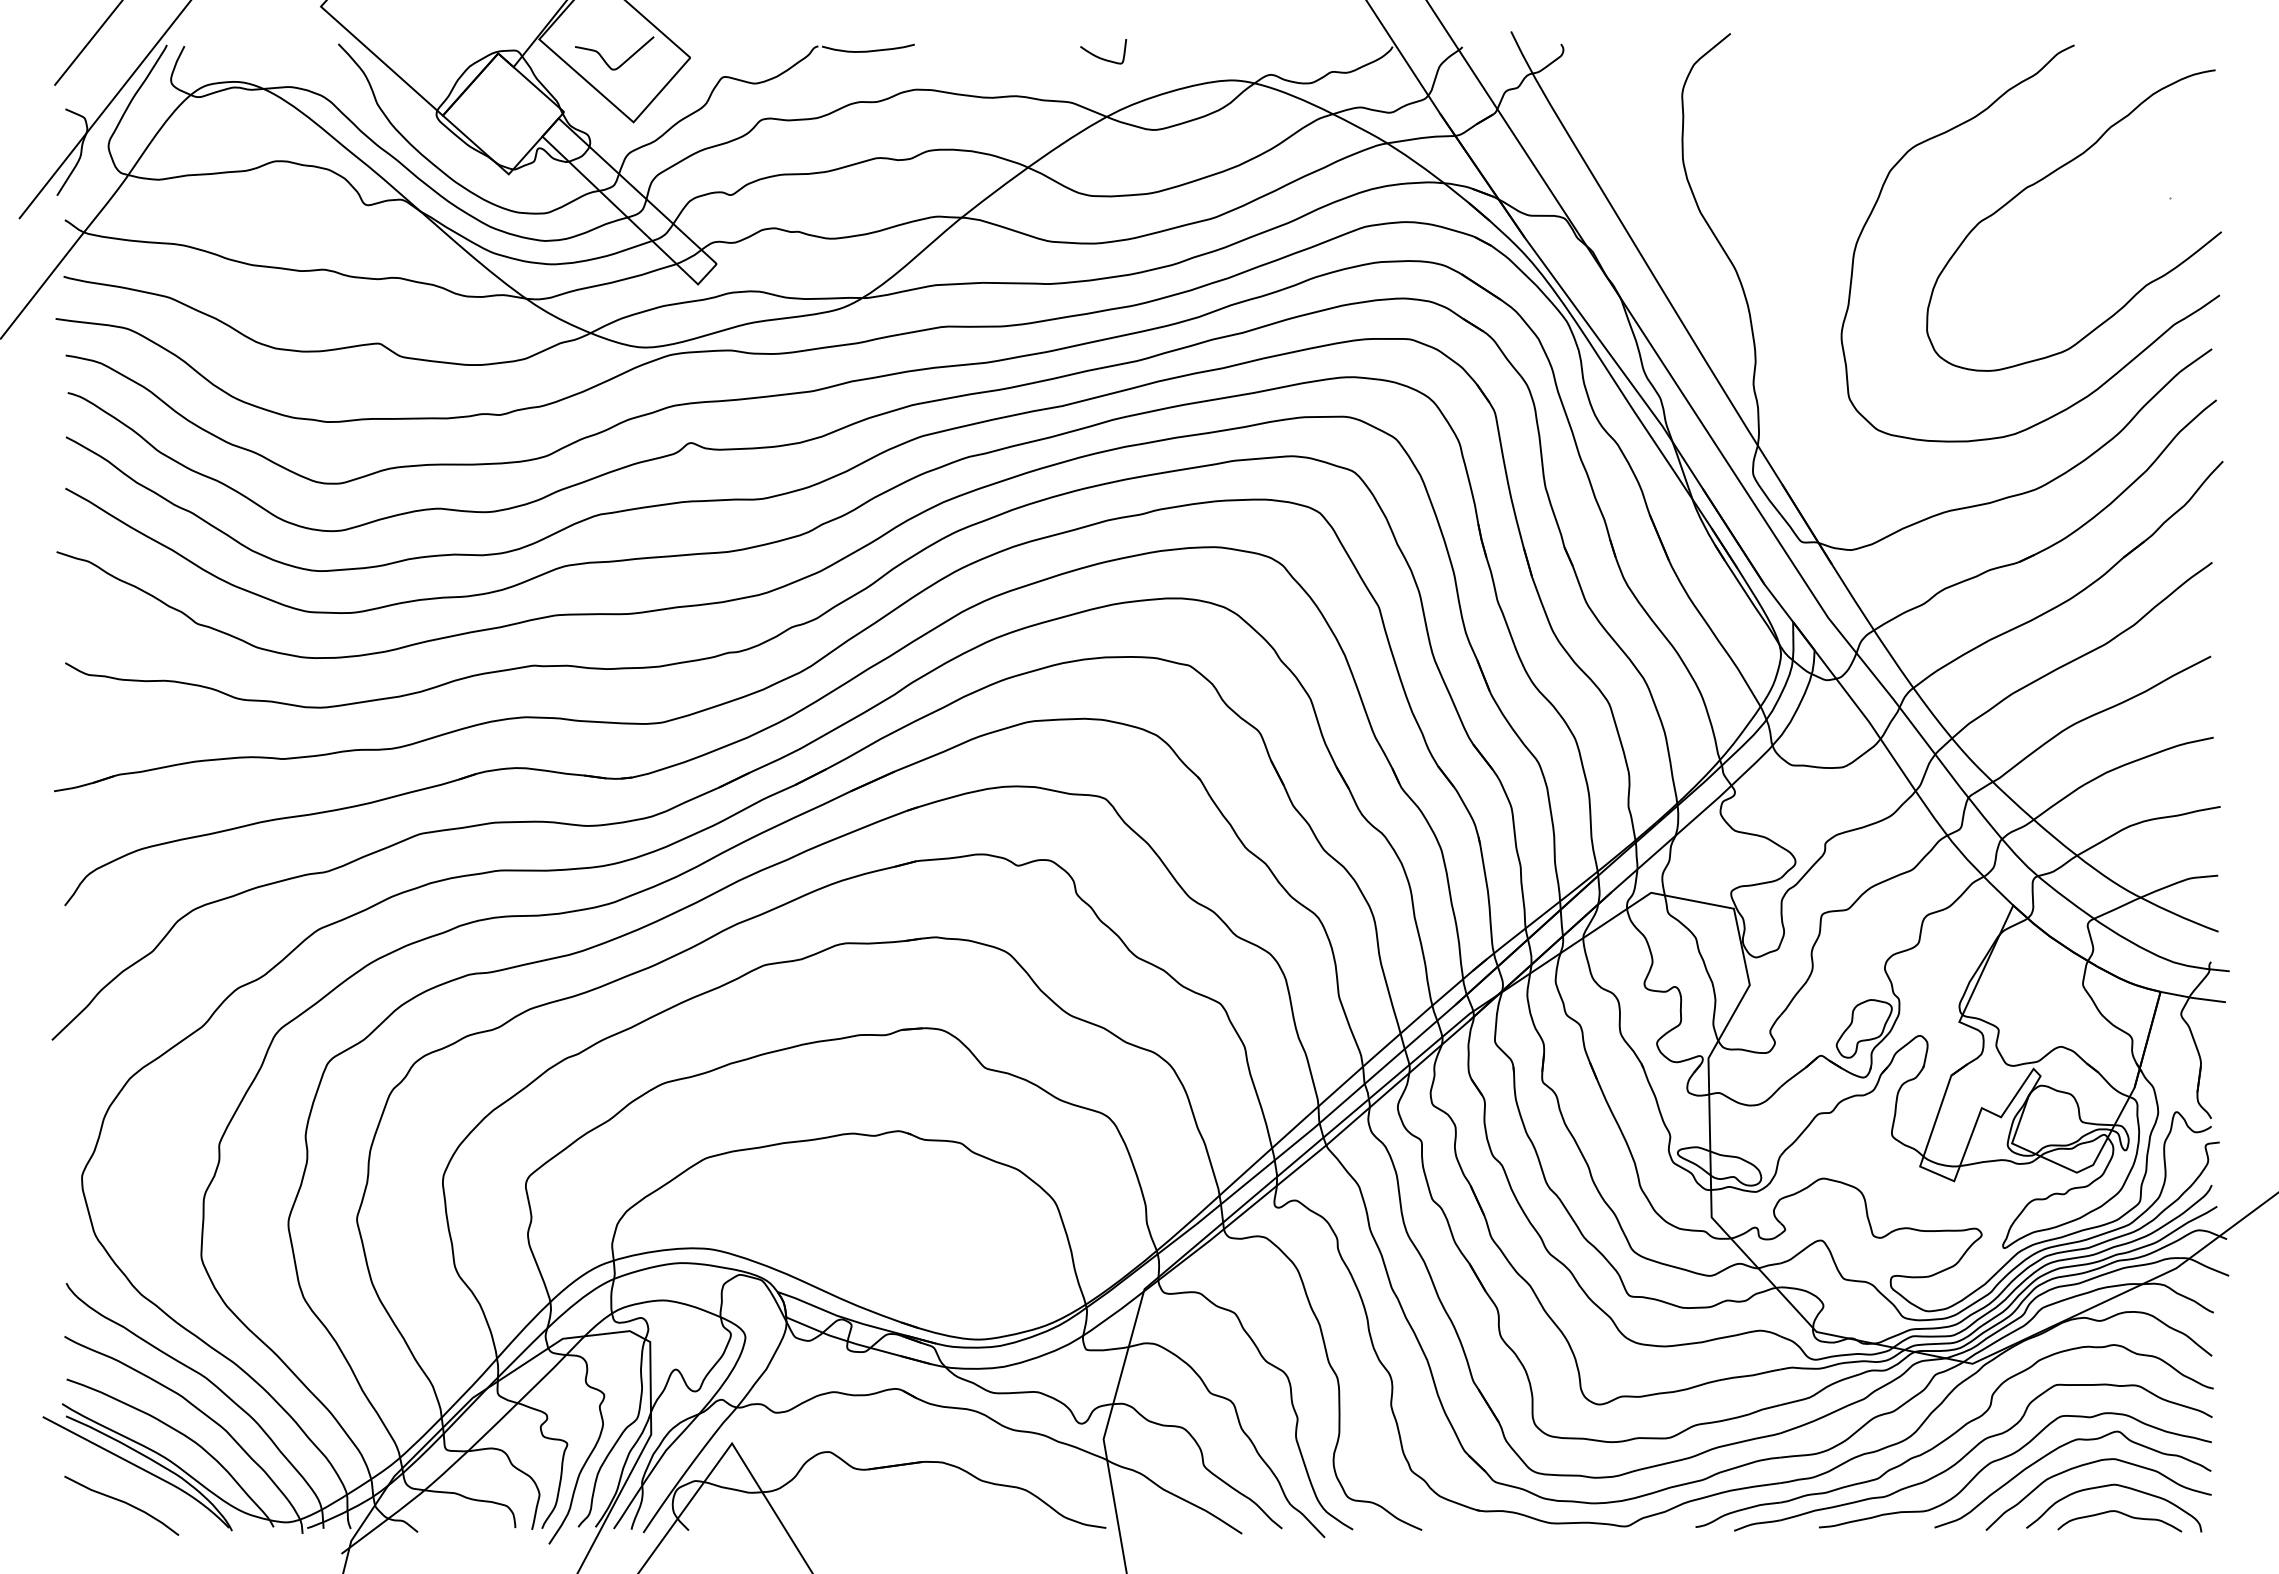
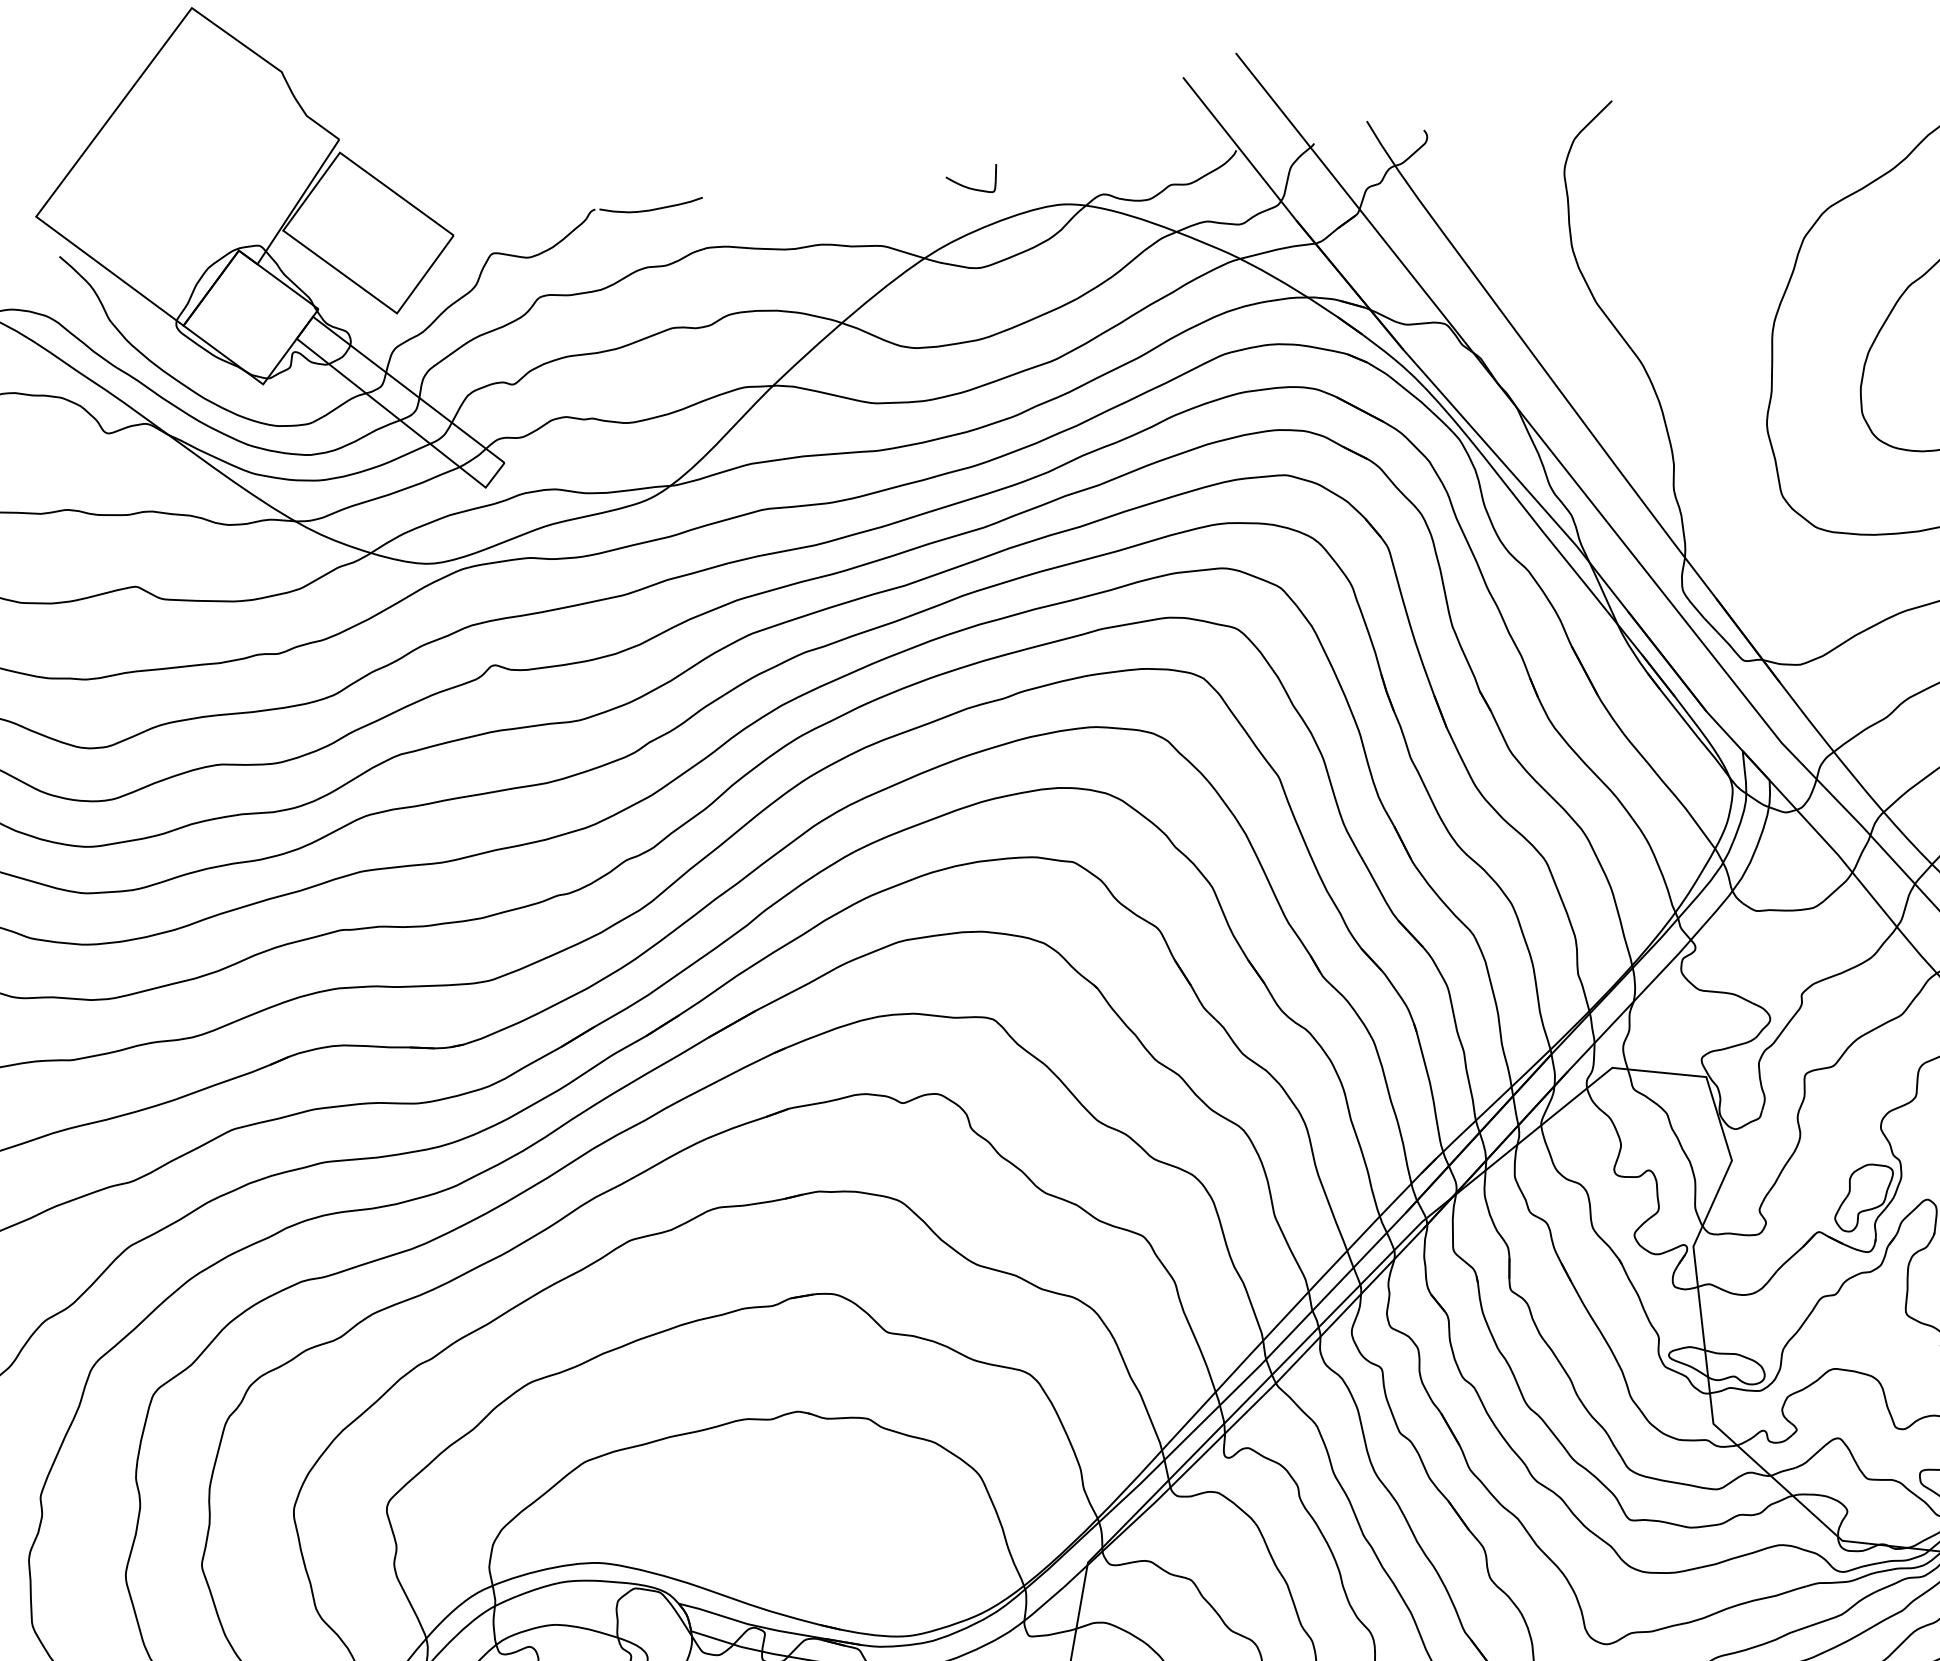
curve: (1101, 57) -> (970, 187), moved
curve: (606, 61) -> (360, 248), removed

